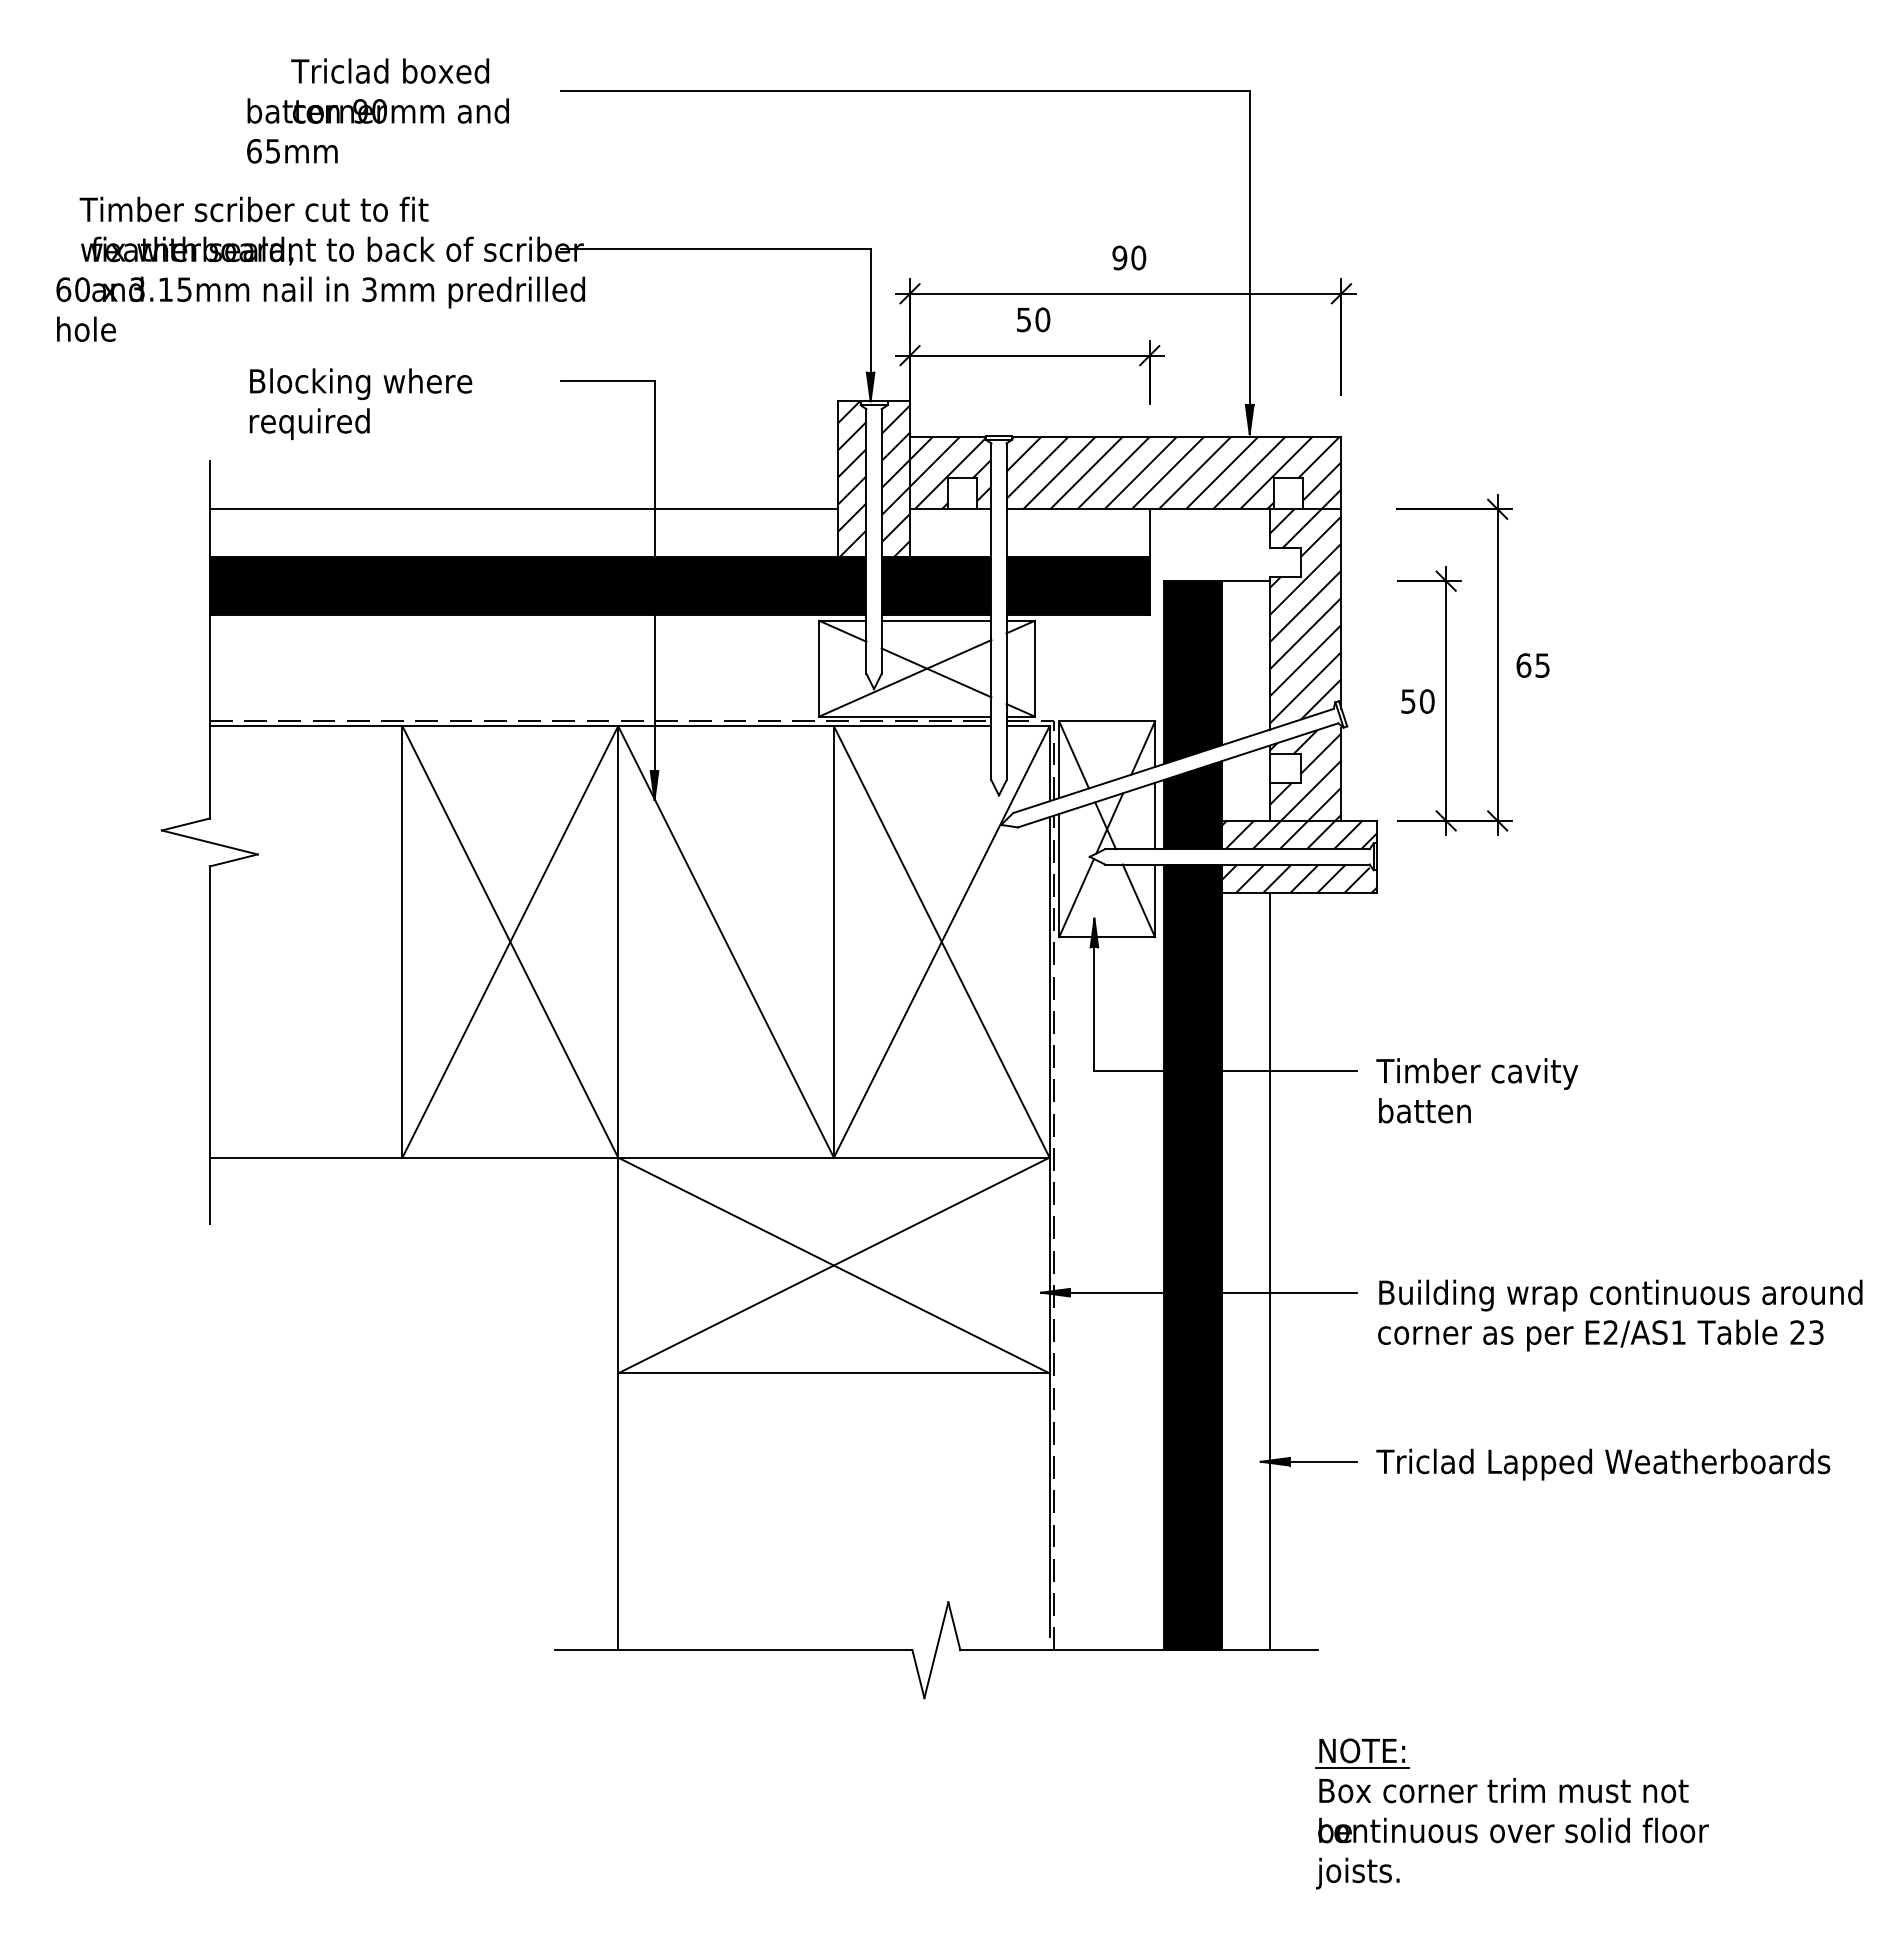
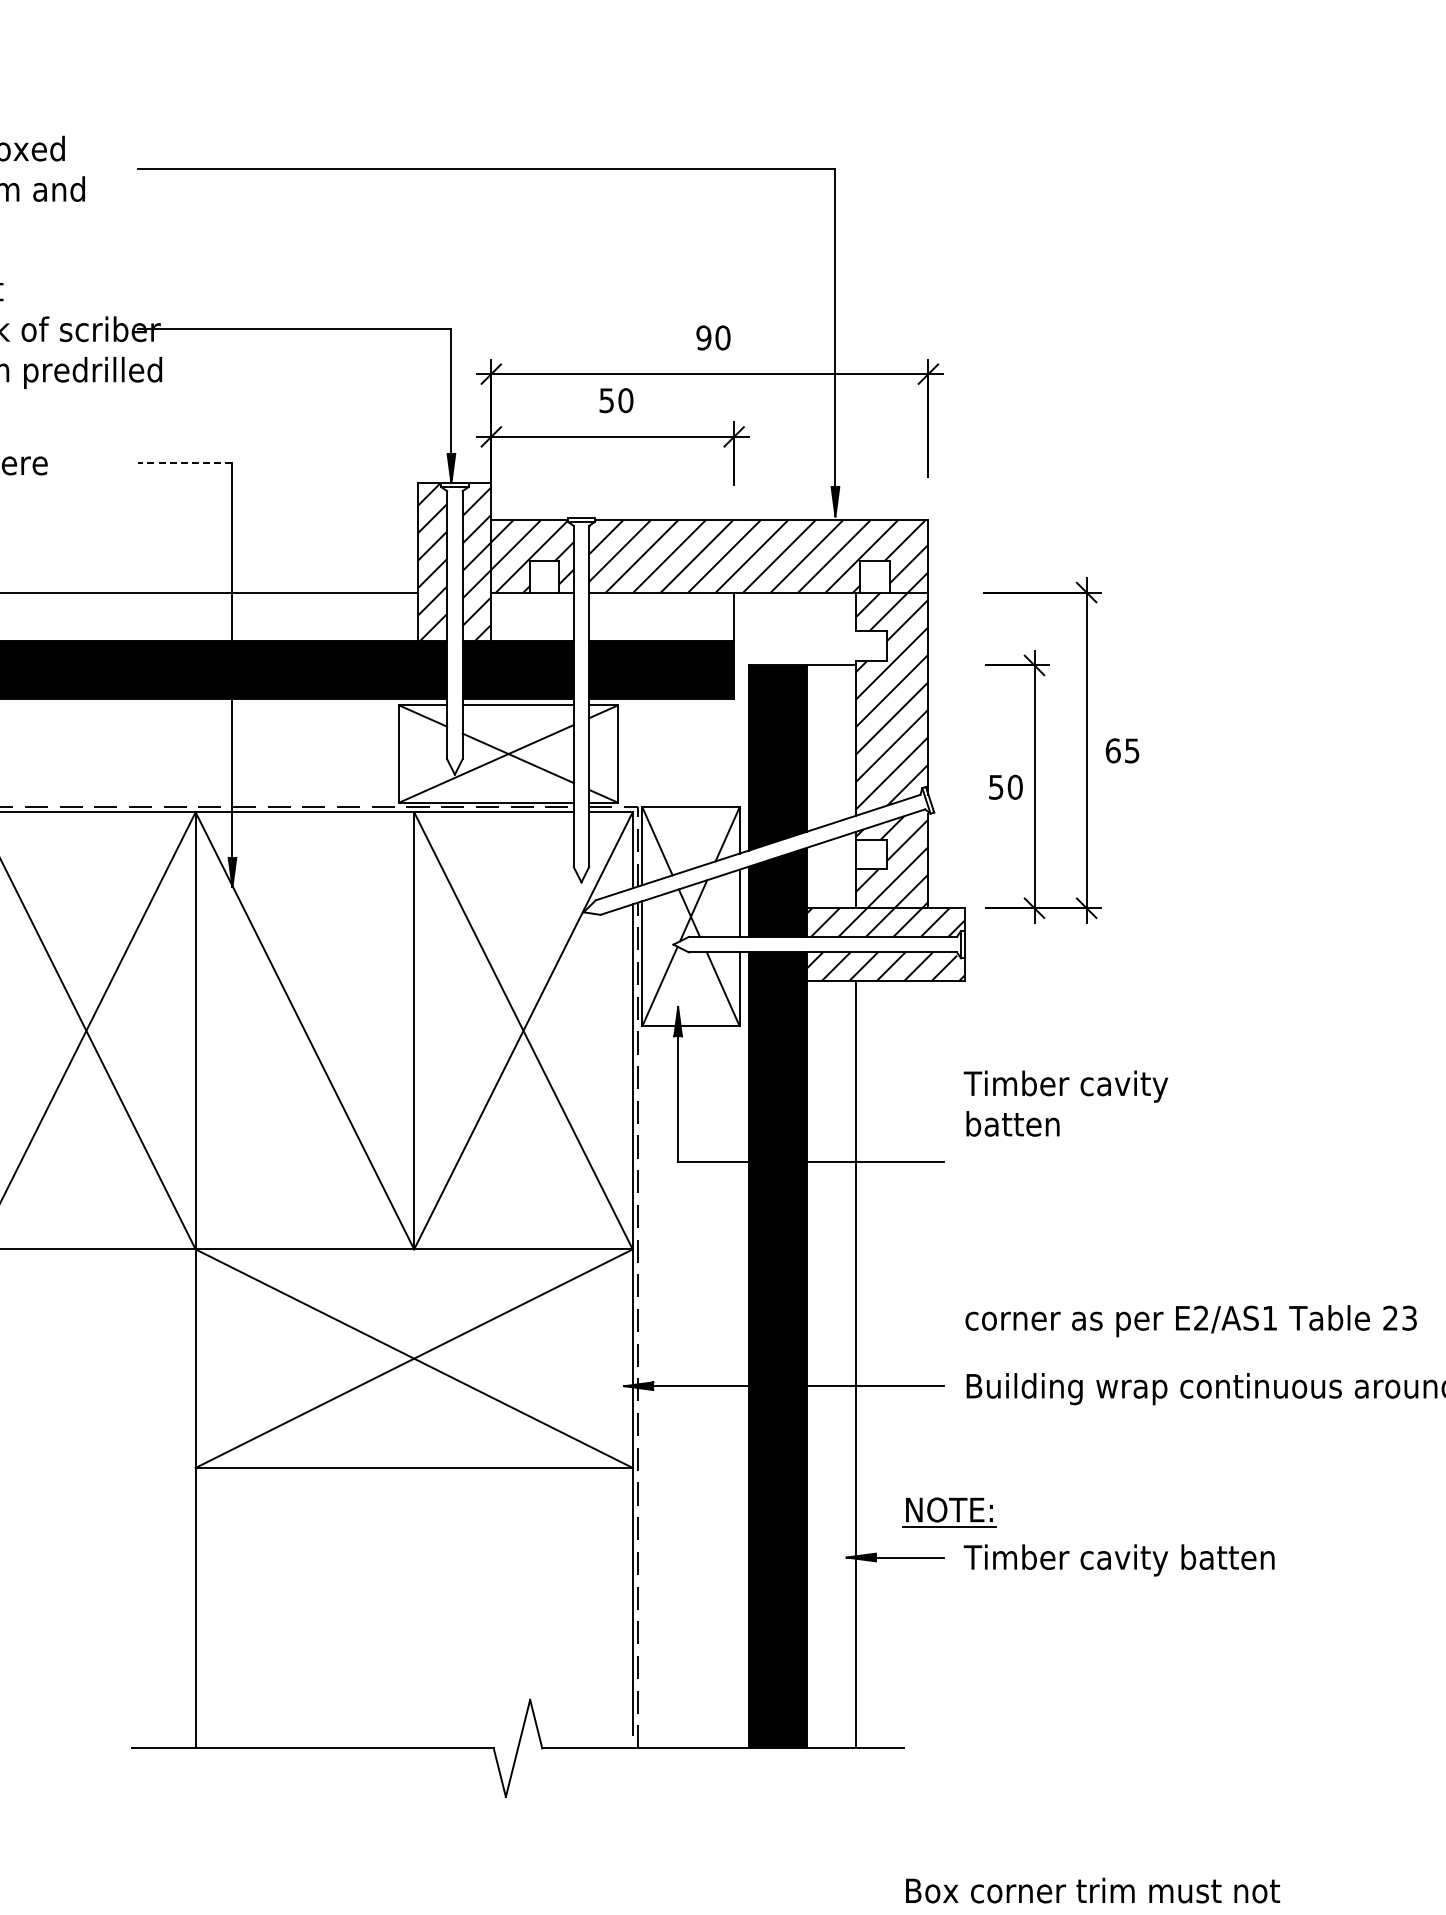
line: (607, 381) -> (184, 463), solid -> dashed
text: (1477, 1090) -> (1066, 1103), moved
text: (1600, 1335) -> (1190, 1321), moved
text: (1613, 1464) -> (1204, 1560), Triclad Lapped Weatherboards -> Timber cavity batten
part: (1362, 1753) -> (949, 1512), moved

